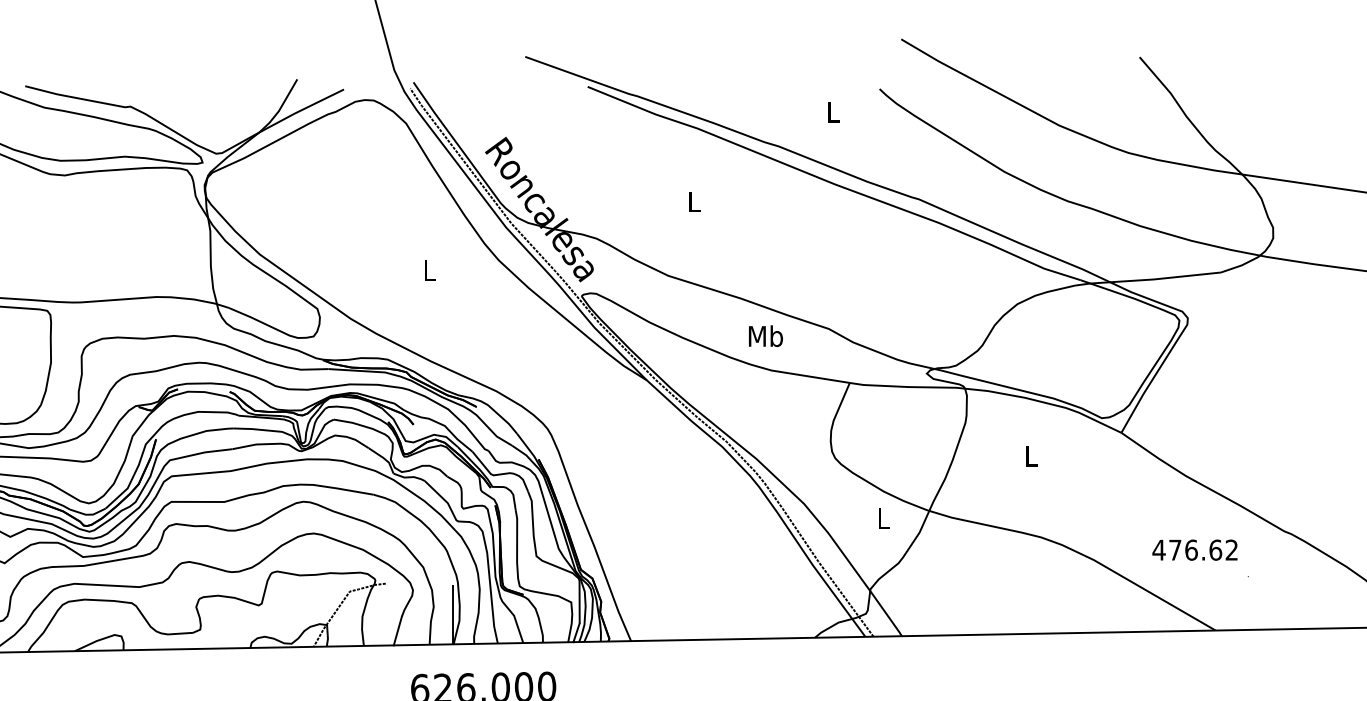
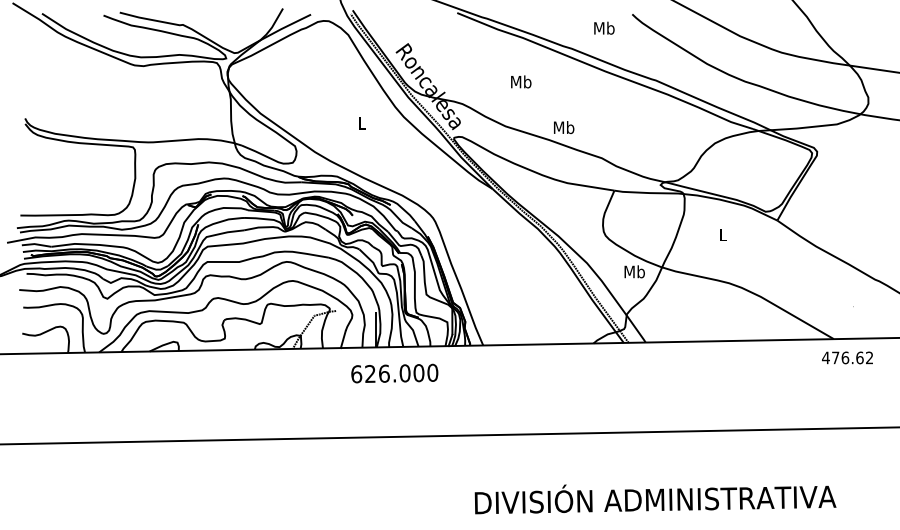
text: (833, 110) -> (604, 27), L -> Mb
text: (694, 201) -> (521, 81), L -> Mb
text: (766, 336) -> (564, 127), moved
text: (883, 517) -> (634, 271), L -> Mb
text: (1194, 549) -> (847, 357), moved

